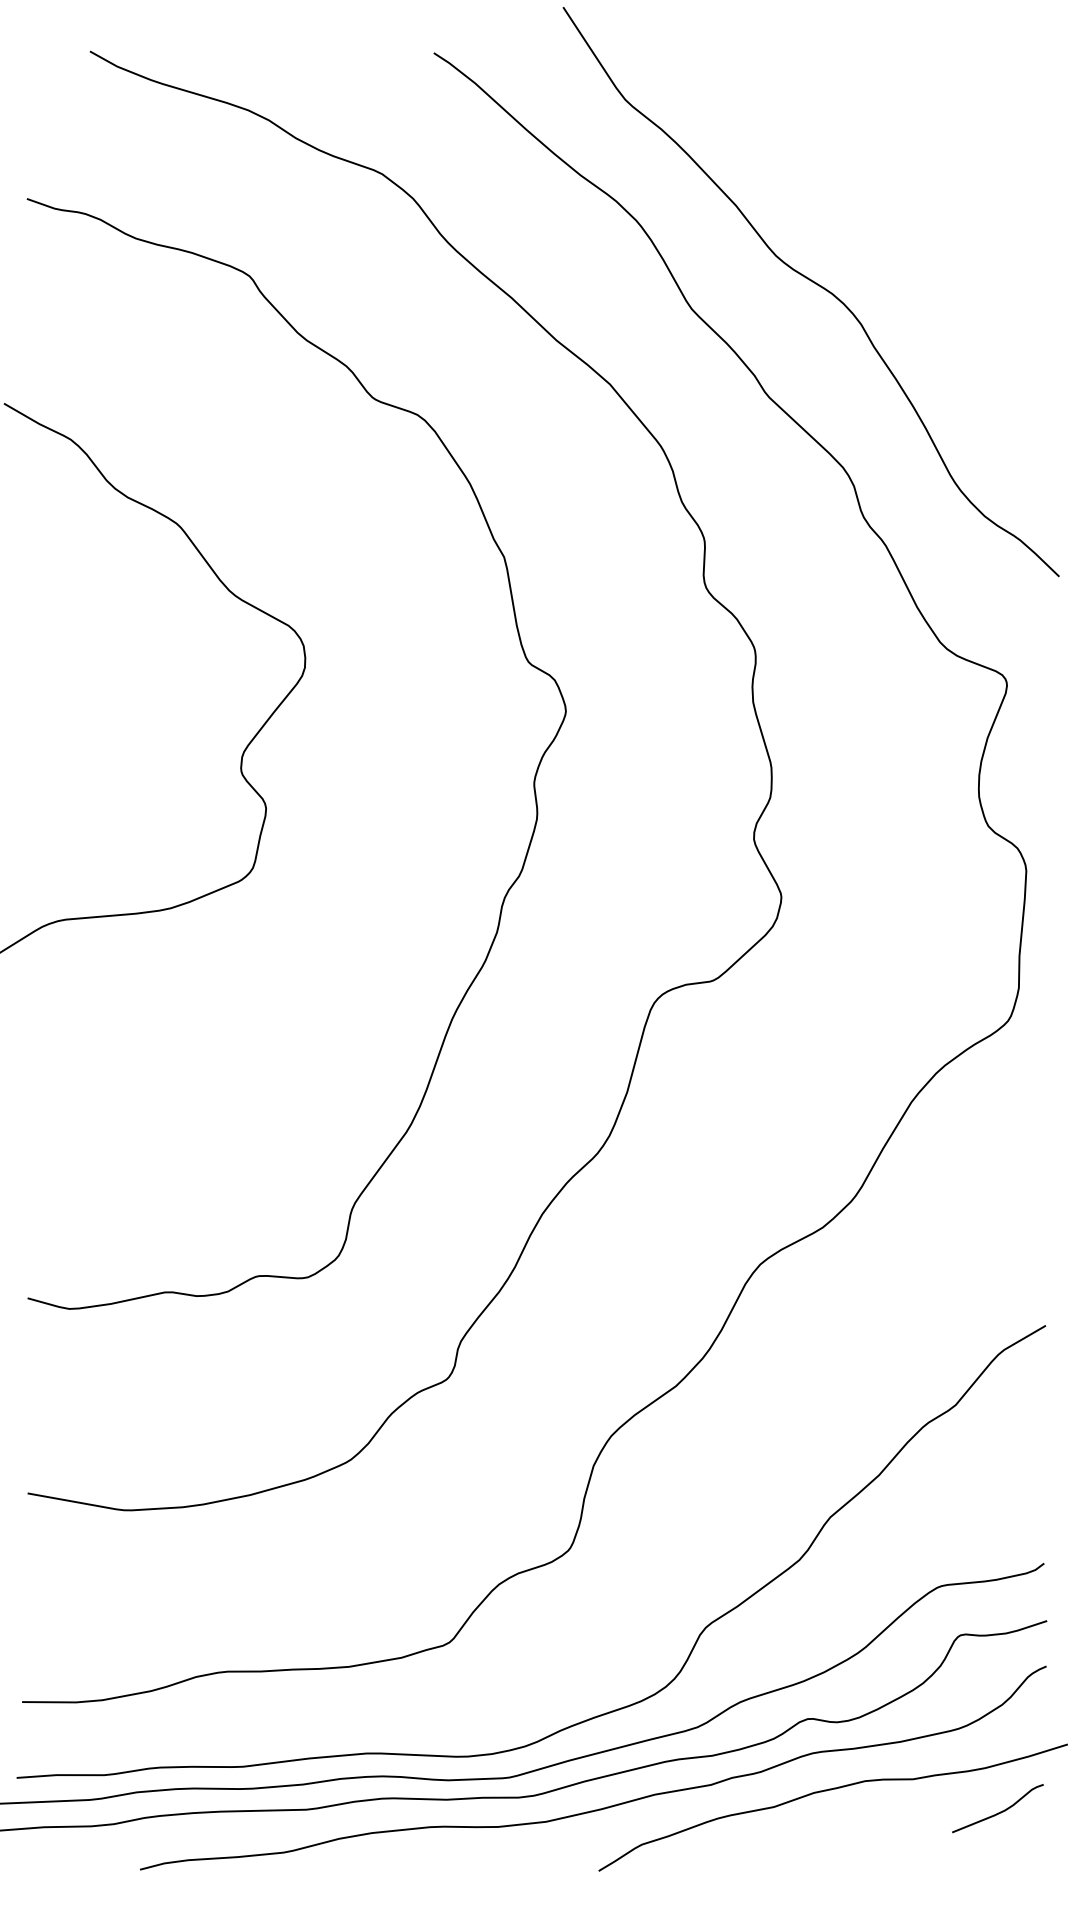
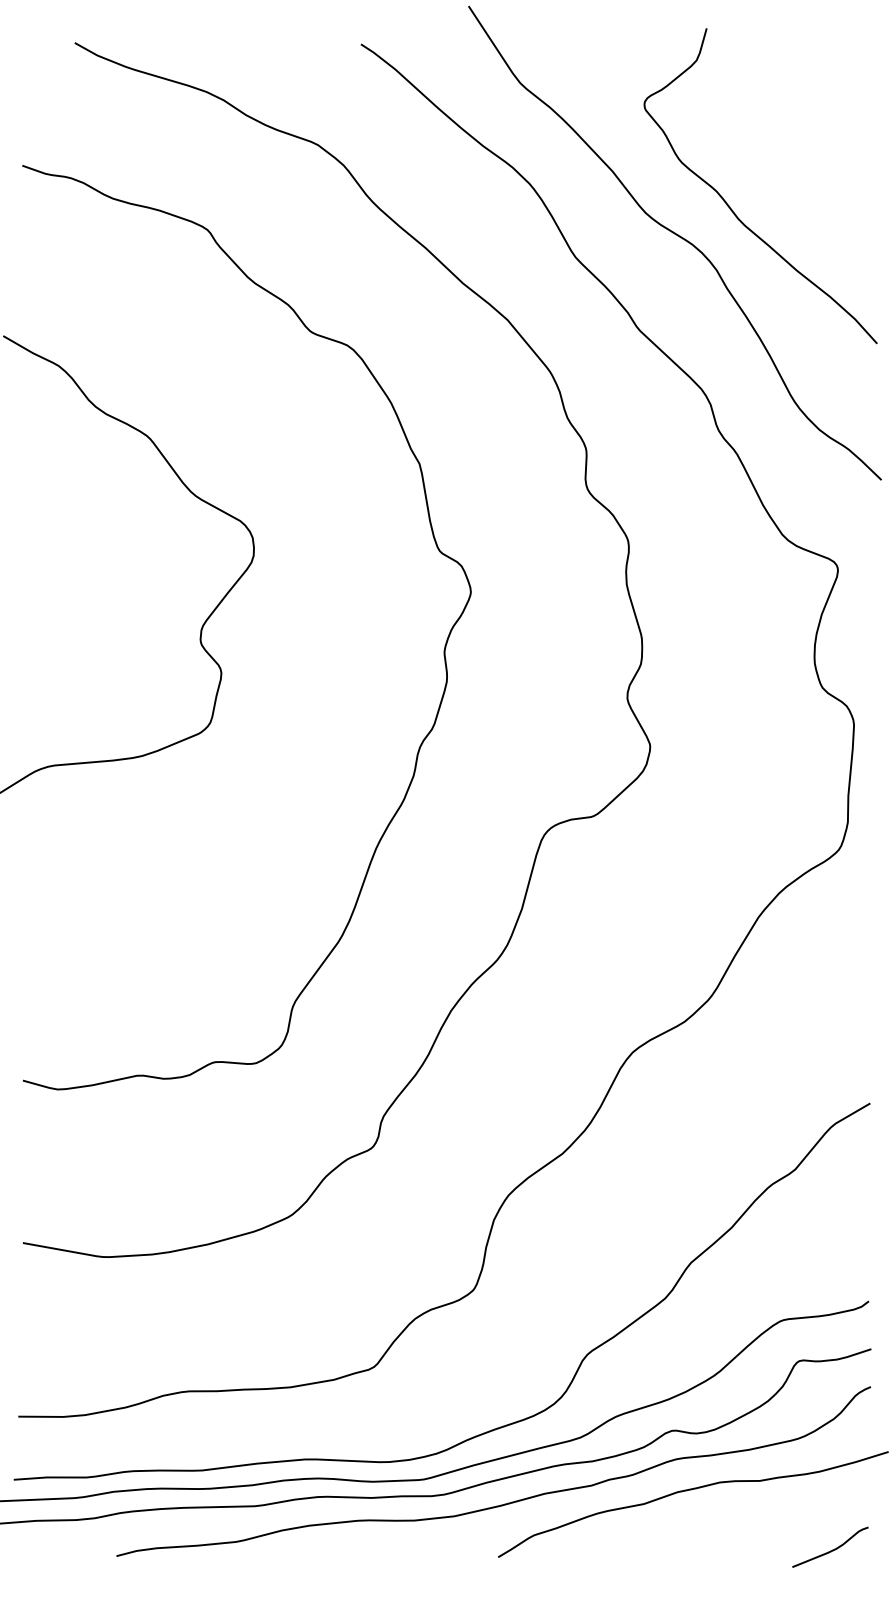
curve: (881, 252) -> (733, 210), added
curve: (1000, 1811) -> (832, 1549), moved

